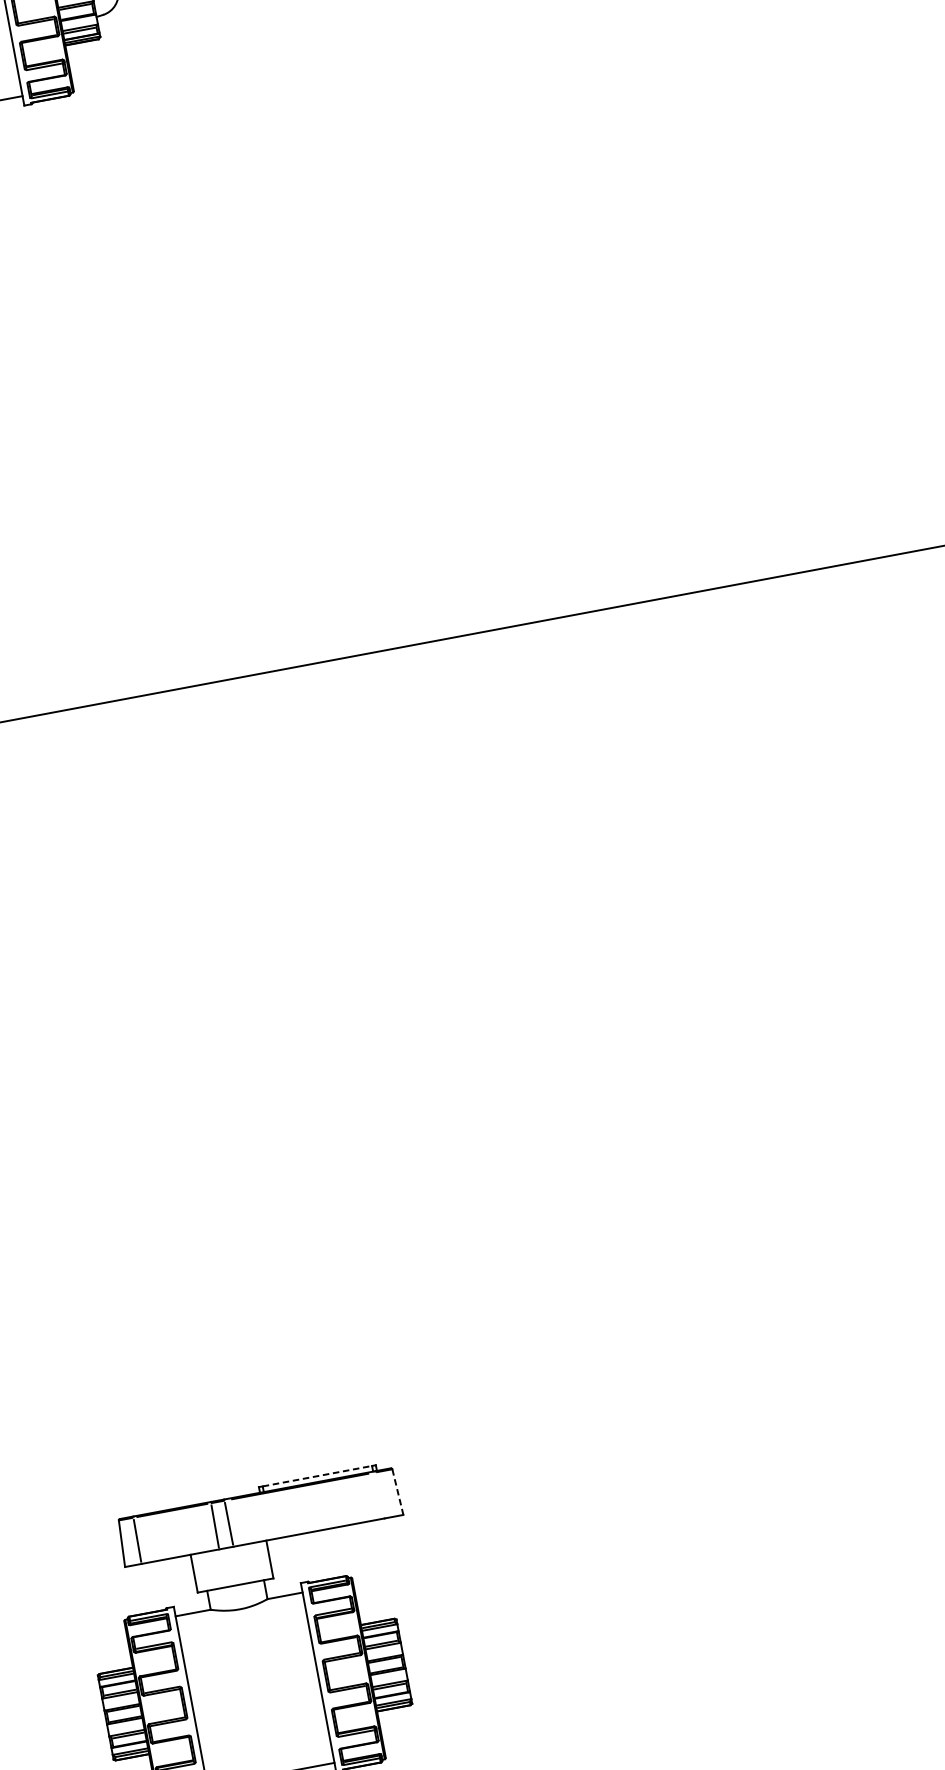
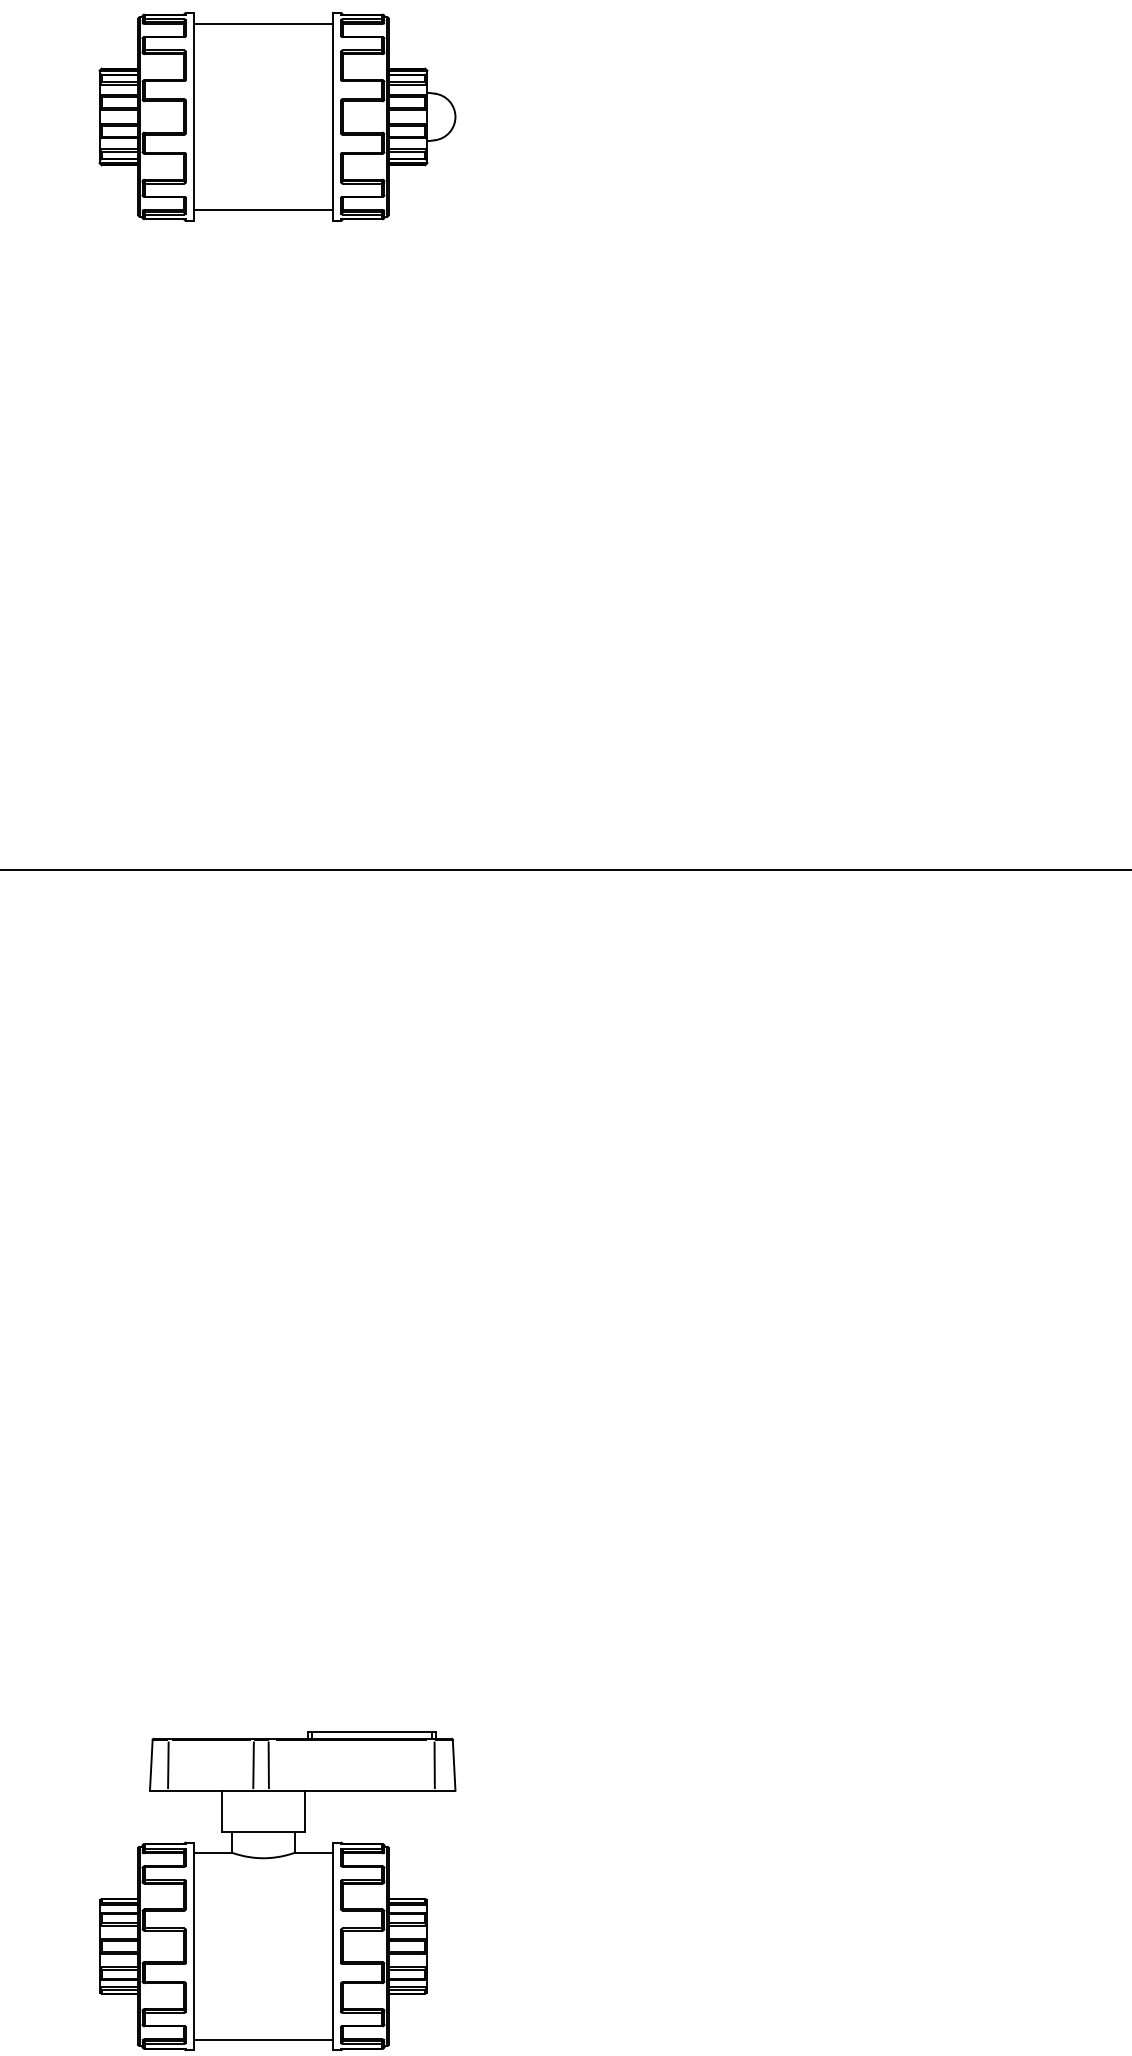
line: (317, 1476) -> (372, 1732), dashed -> solid
line: (398, 1492) -> (454, 1765), dashed -> solid
line: (380, 1495) -> (434, 1765), added

